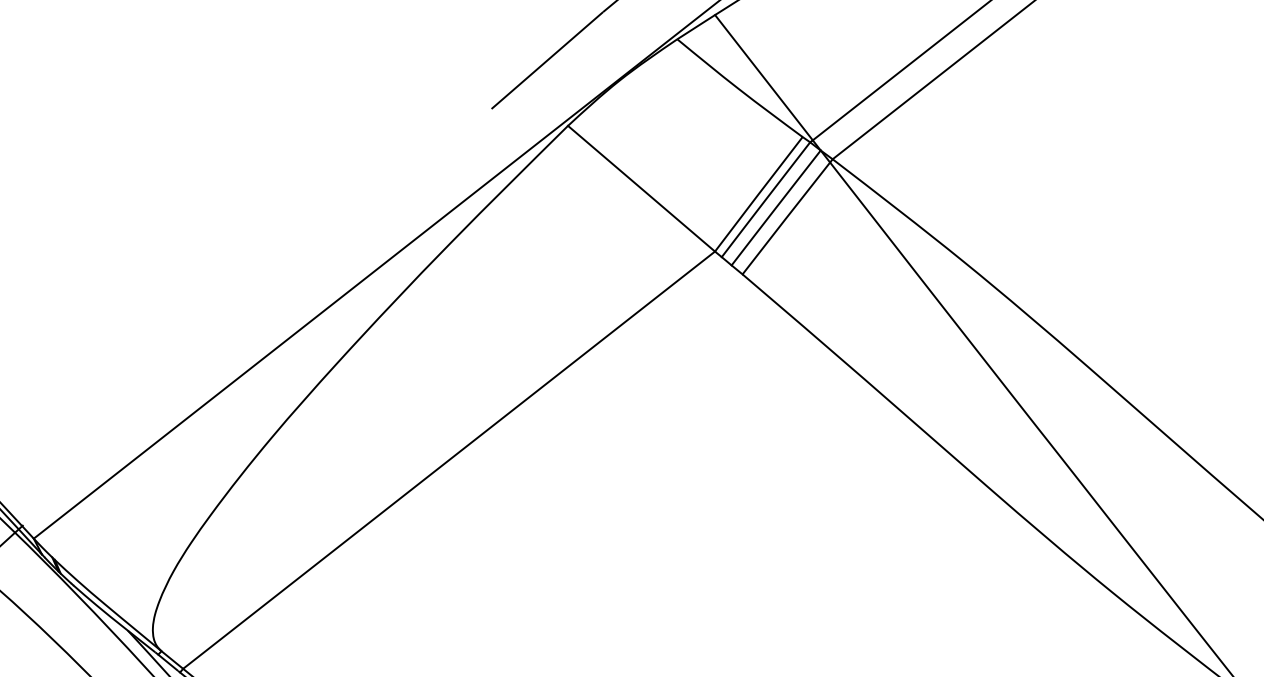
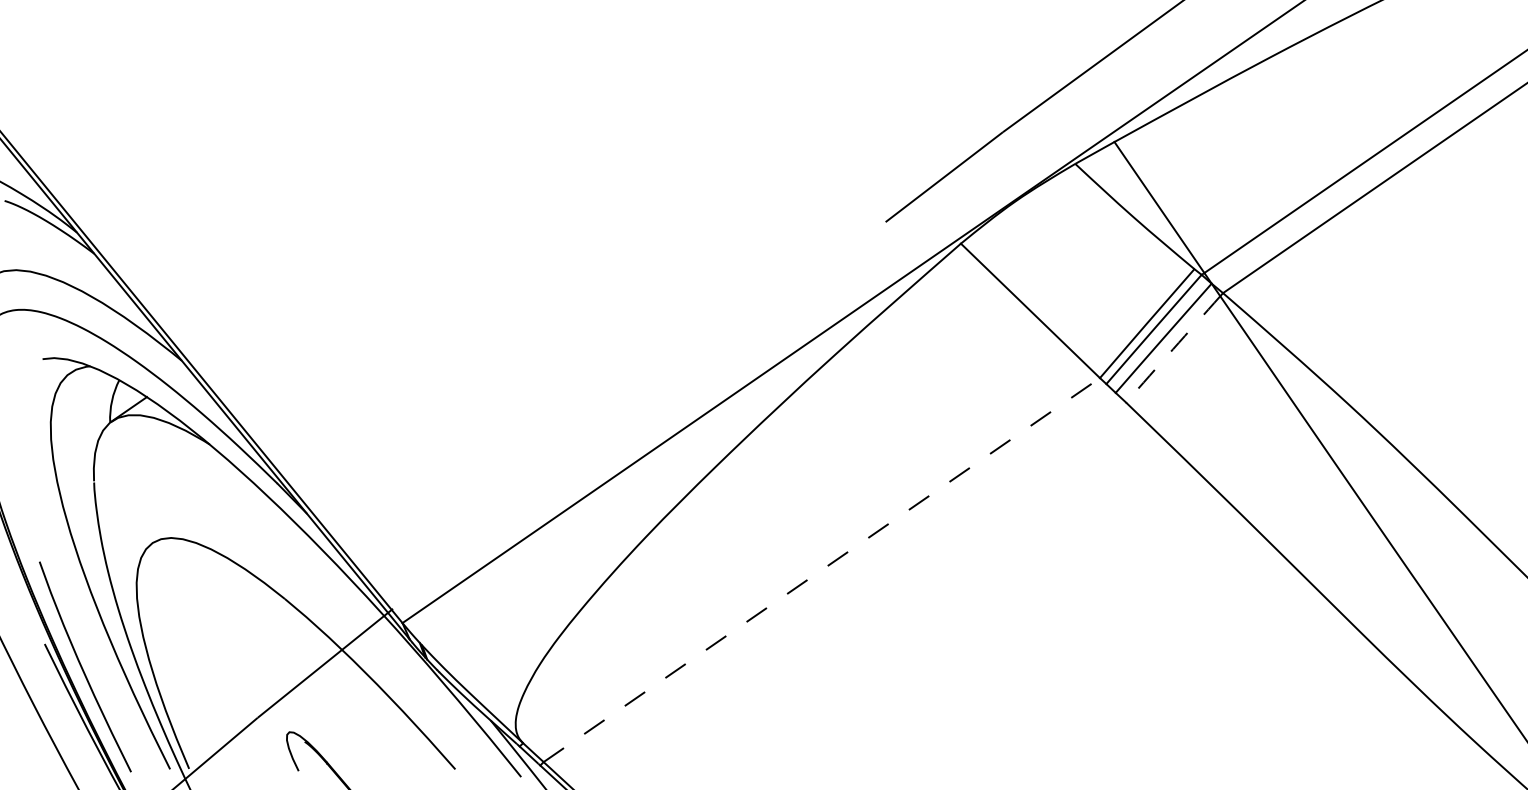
arc: (786, 218) -> (1173, 349), solid -> dashed
line: (448, 460) -> (821, 570), solid -> dashed

